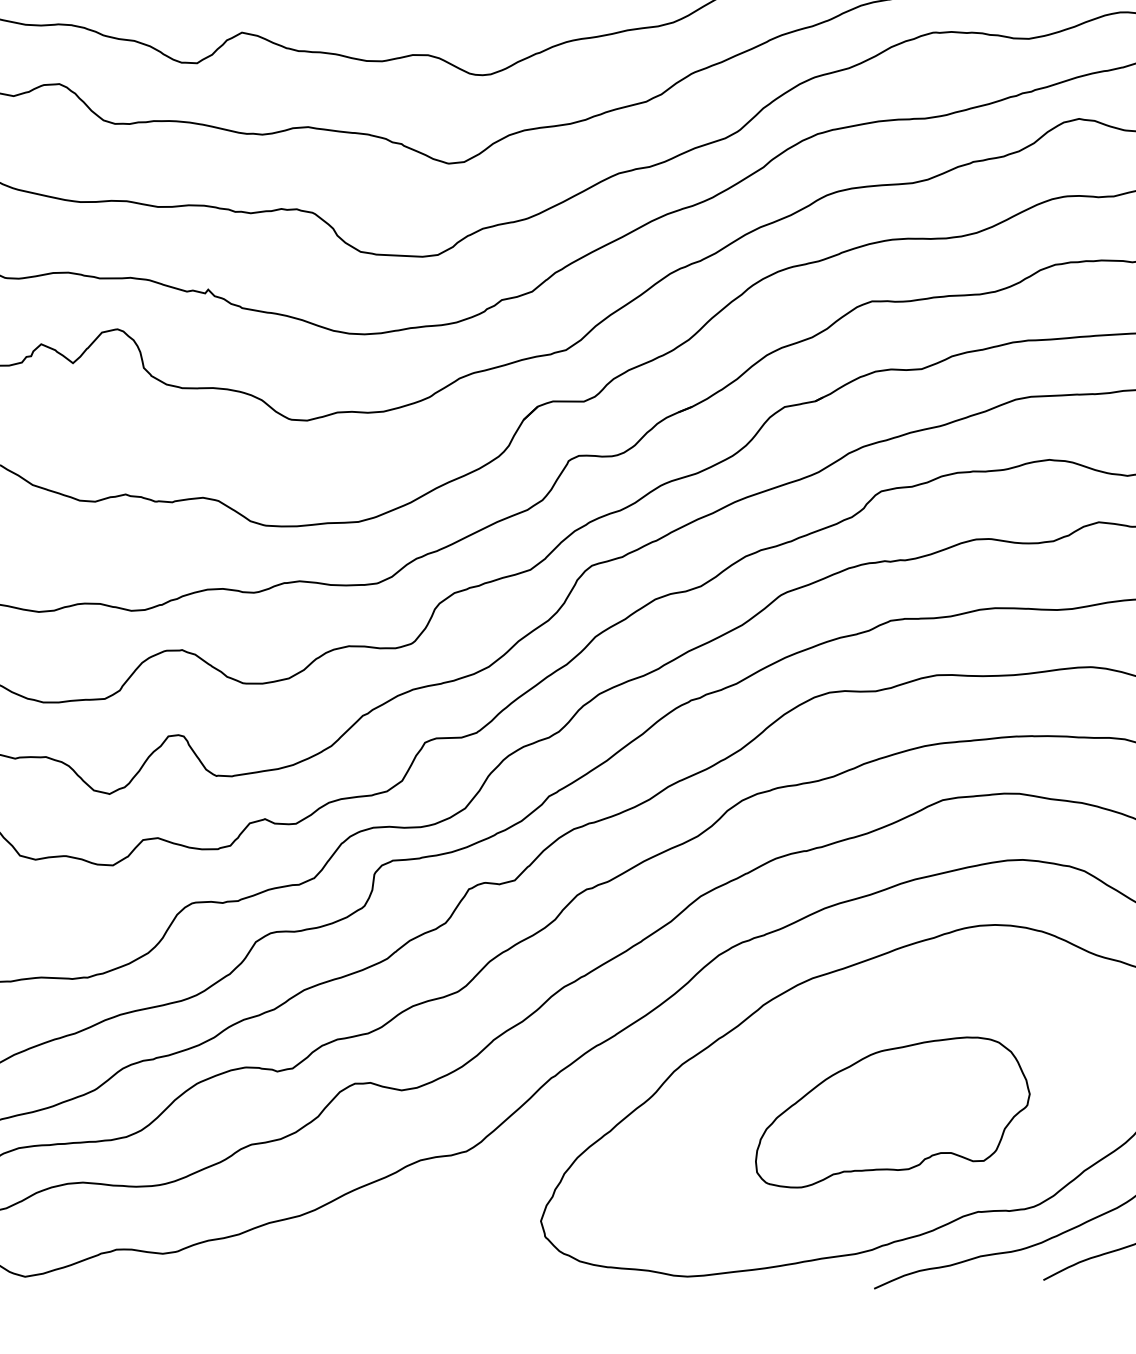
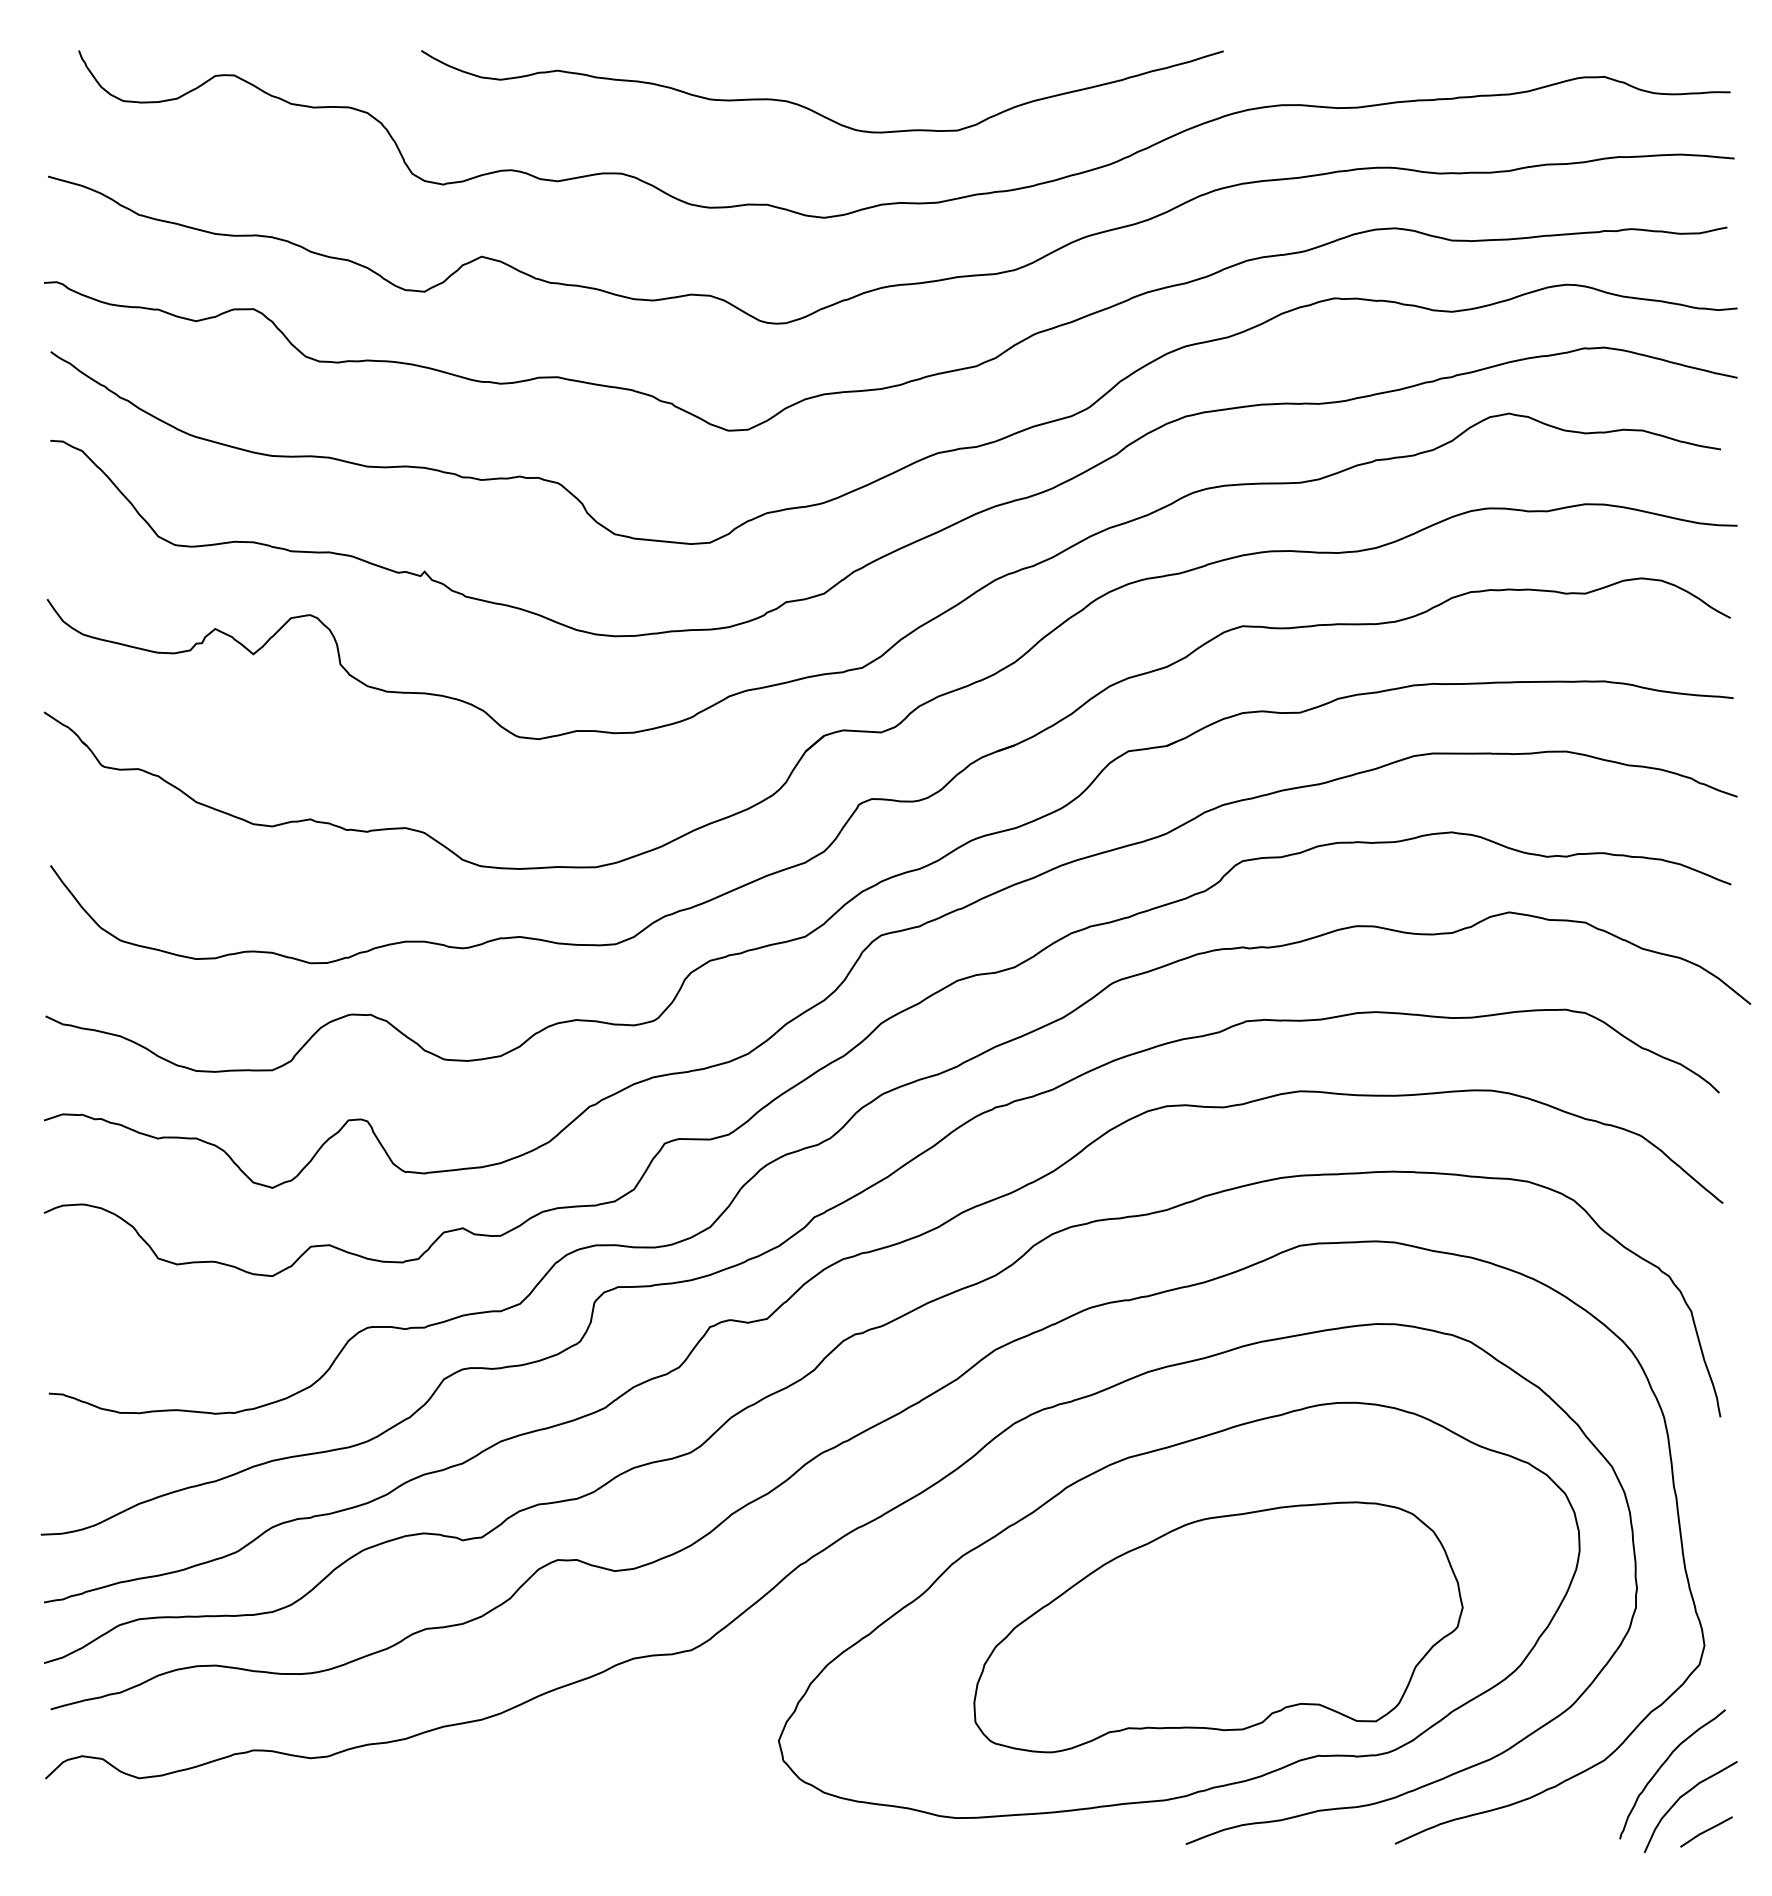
part: (892, 1112) -> (1218, 1627), size x1.43

